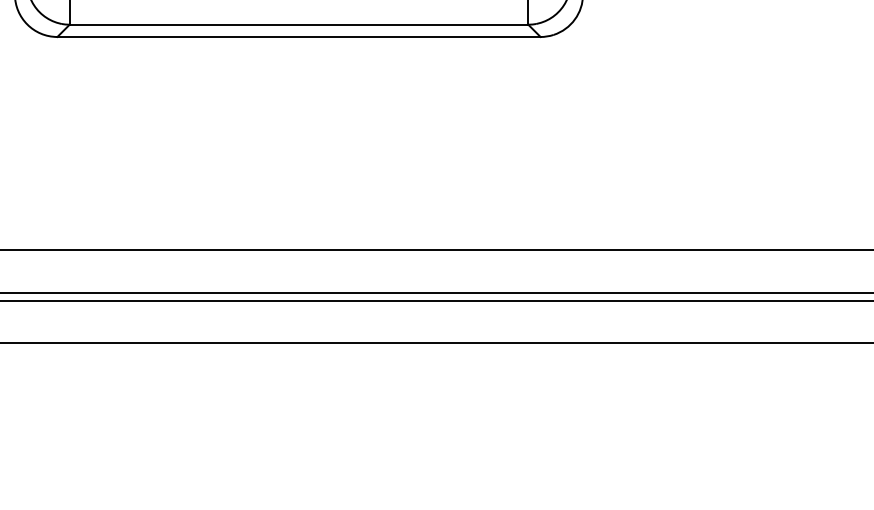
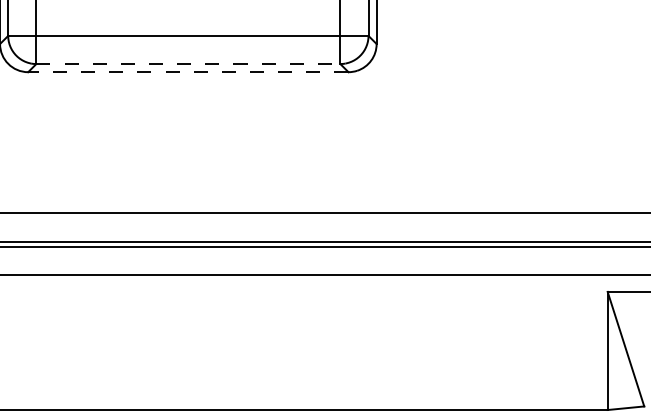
line: (299, 25) -> (188, 64), solid -> dashed
line: (297, 37) -> (187, 72), solid -> dashed

